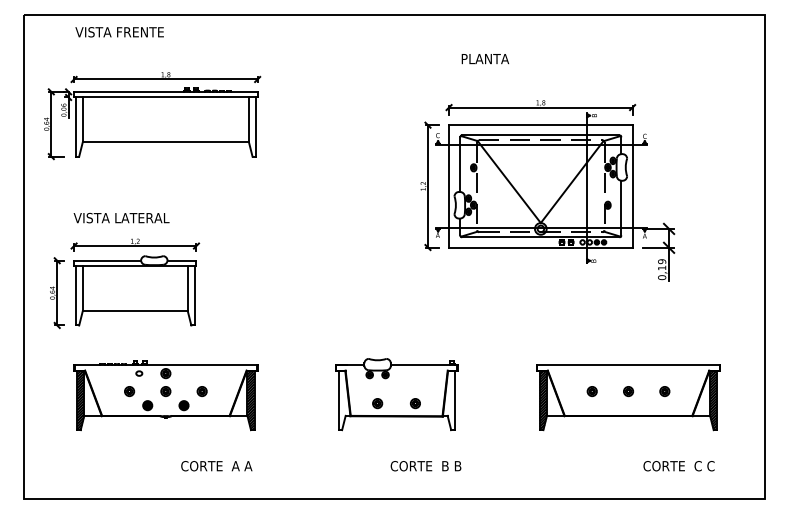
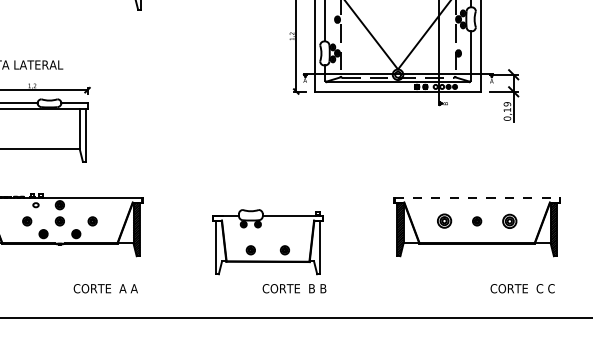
line: (628, 365) -> (477, 197), solid -> dashed
part: (591, 391) -> (443, 221), size x1.6
part: (664, 391) -> (509, 221), size x1.6
part: (396, 394) -> (267, 242), moved

